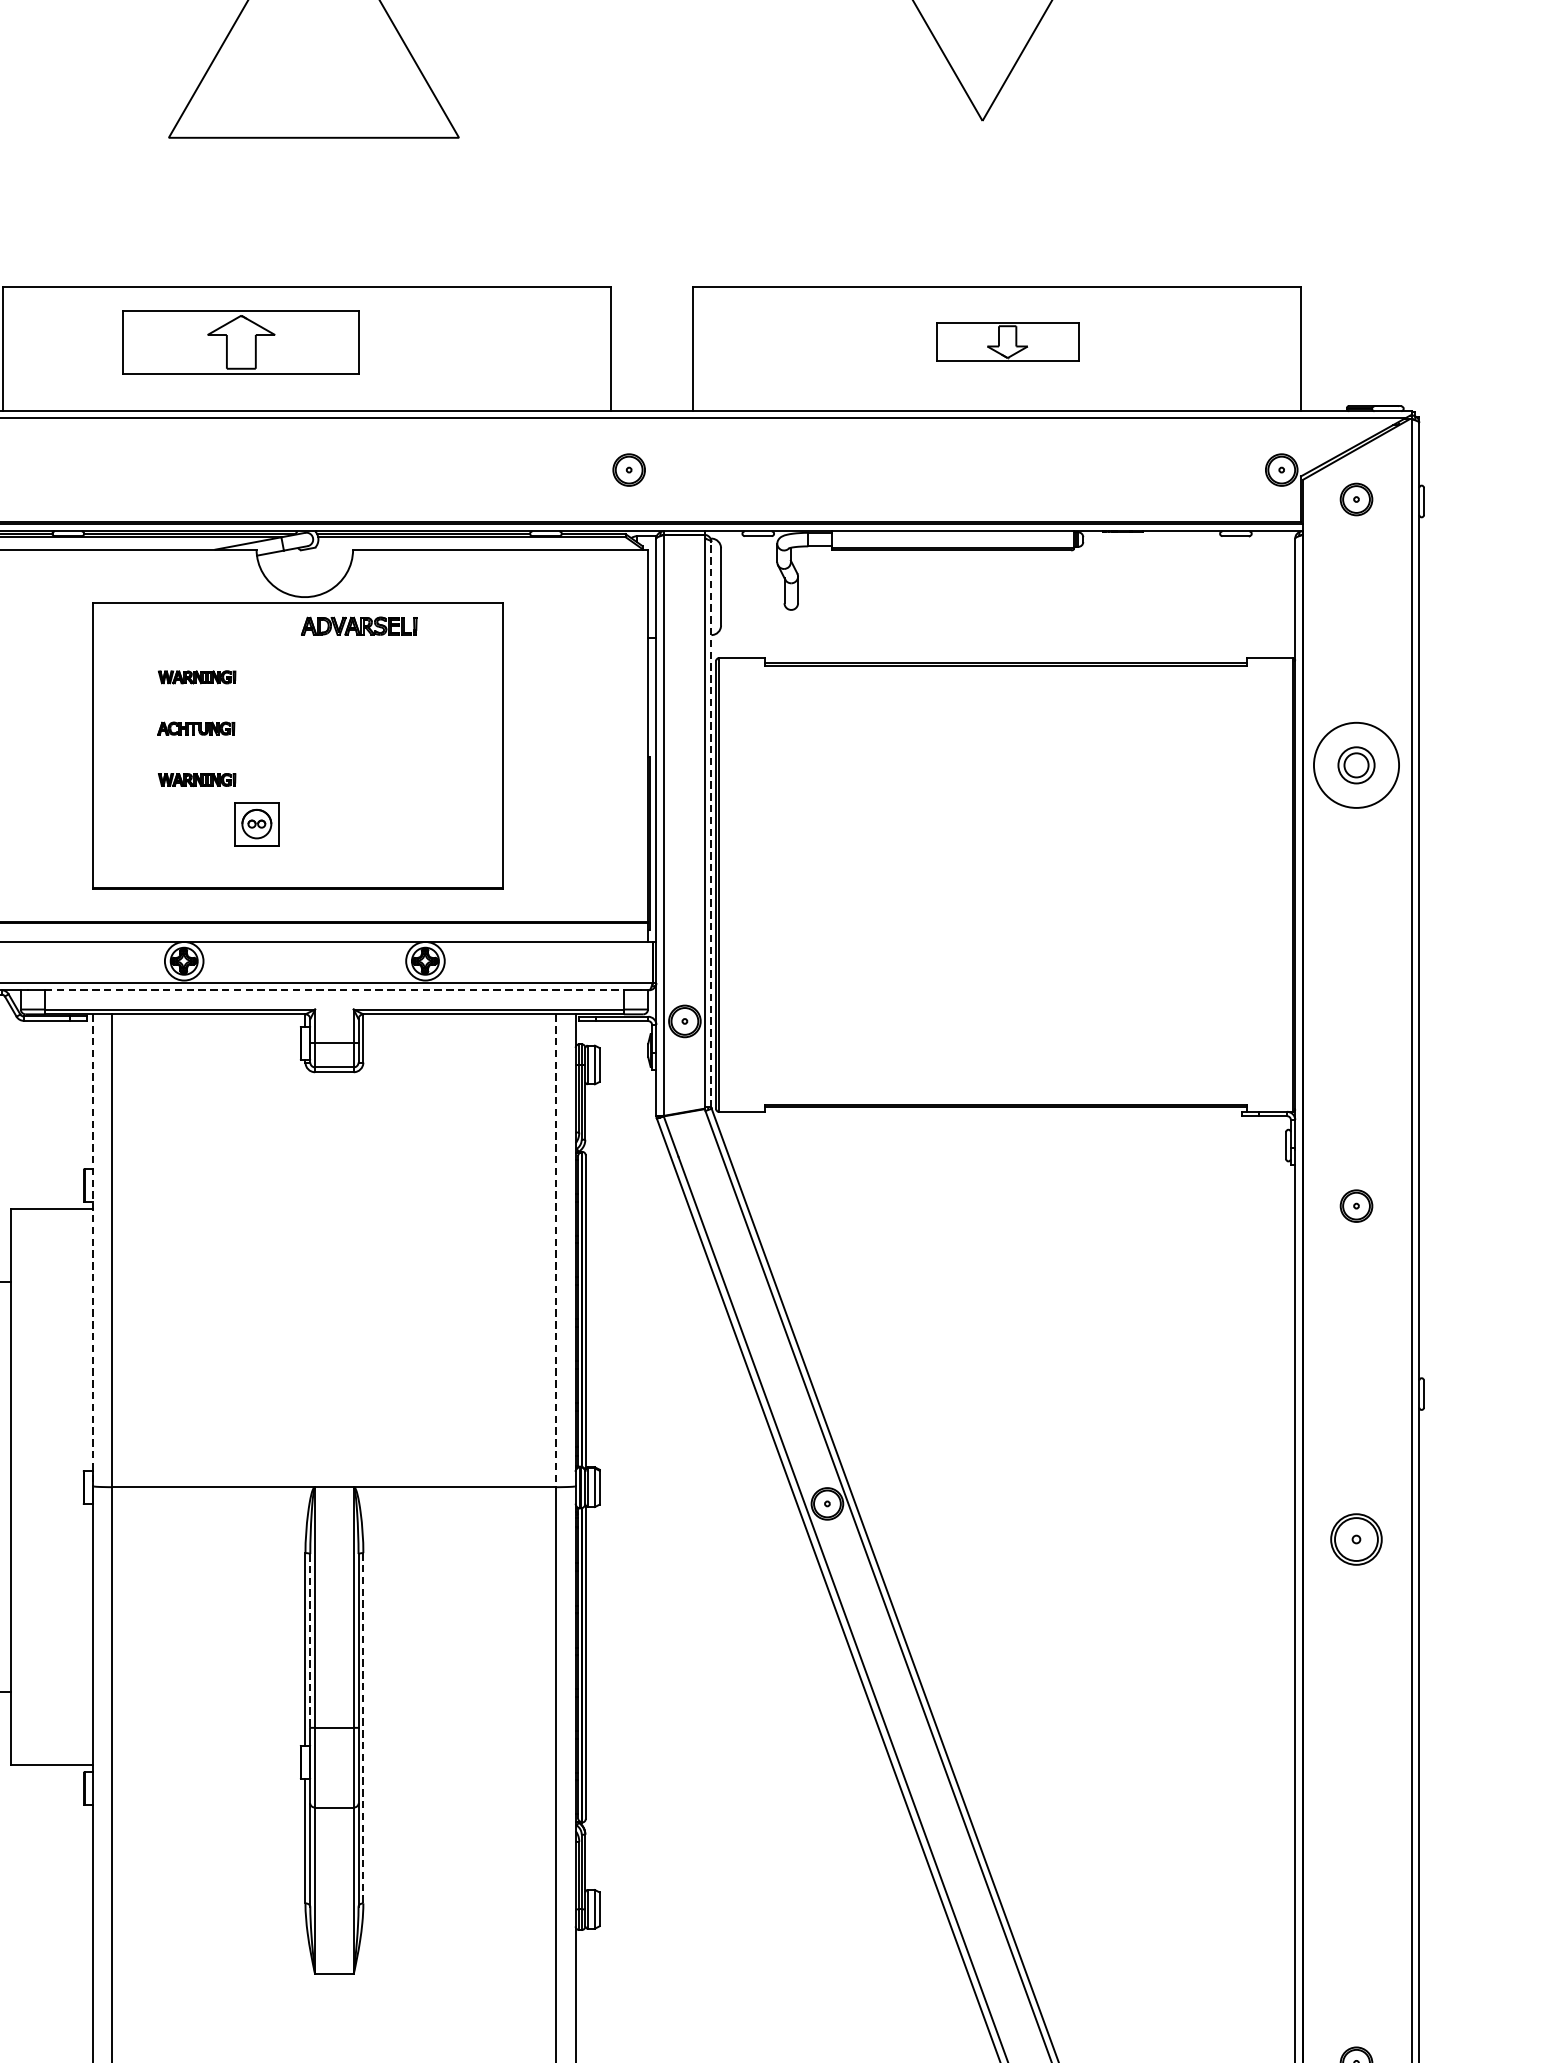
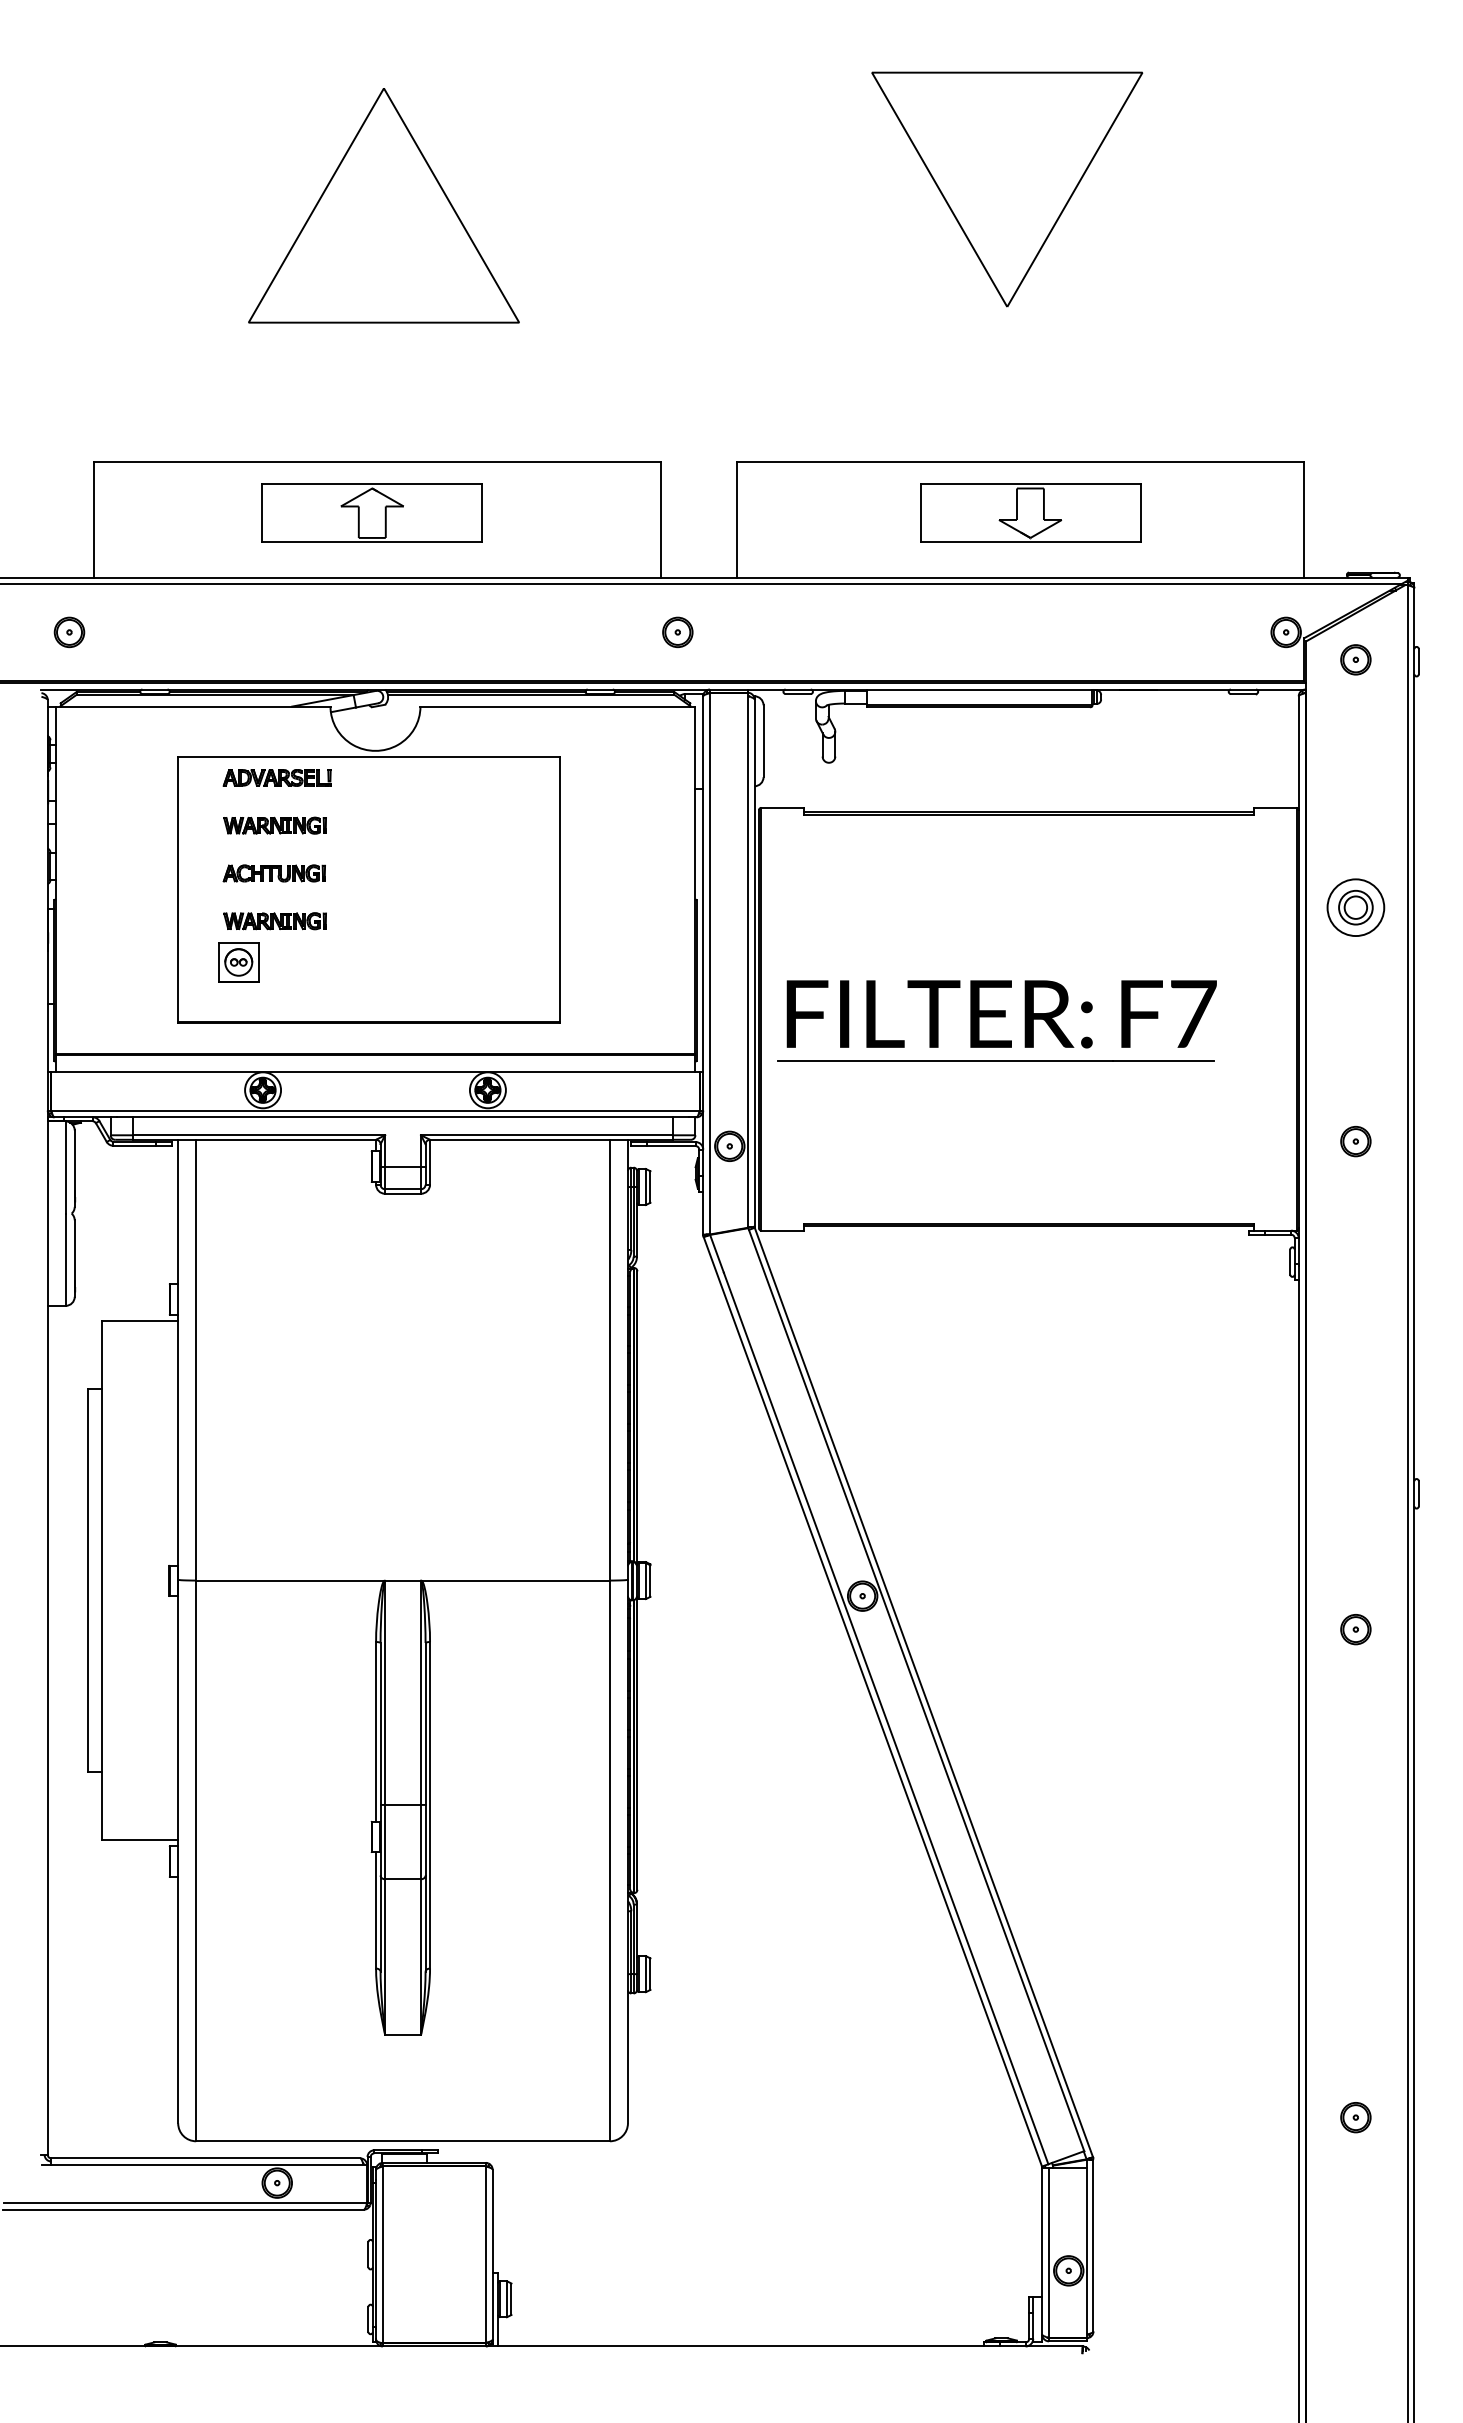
part: (240, 341) -> (371, 512), moved
part: (1007, 341) -> (1030, 512), size x1.67
part: (358, 625) -> (276, 777), moved
part: (196, 677) -> (274, 825), size x1.43
part: (195, 728) -> (273, 873), size x1.43
circle: (1356, 765) -> (1355, 907), size x0.71
part: (196, 780) -> (274, 921), size x1.43
part: (256, 824) -> (238, 962), moved
line: (711, 825) -> (754, 963), dashed -> solid
part: (970, 886) -> (996, 1020), added
line: (334, 990) -> (403, 1117), dashed -> solid
part: (1356, 1206) -> (1355, 1141), moved
line: (93, 1250) -> (178, 1359), dashed -> solid
line: (555, 1251) -> (609, 1360), dashed -> solid
part: (1356, 1539) -> (1355, 1629), size x0.62
line: (310, 1641) -> (380, 1724), dashed -> solid
line: (363, 1728) -> (430, 1805), dashed -> solid

